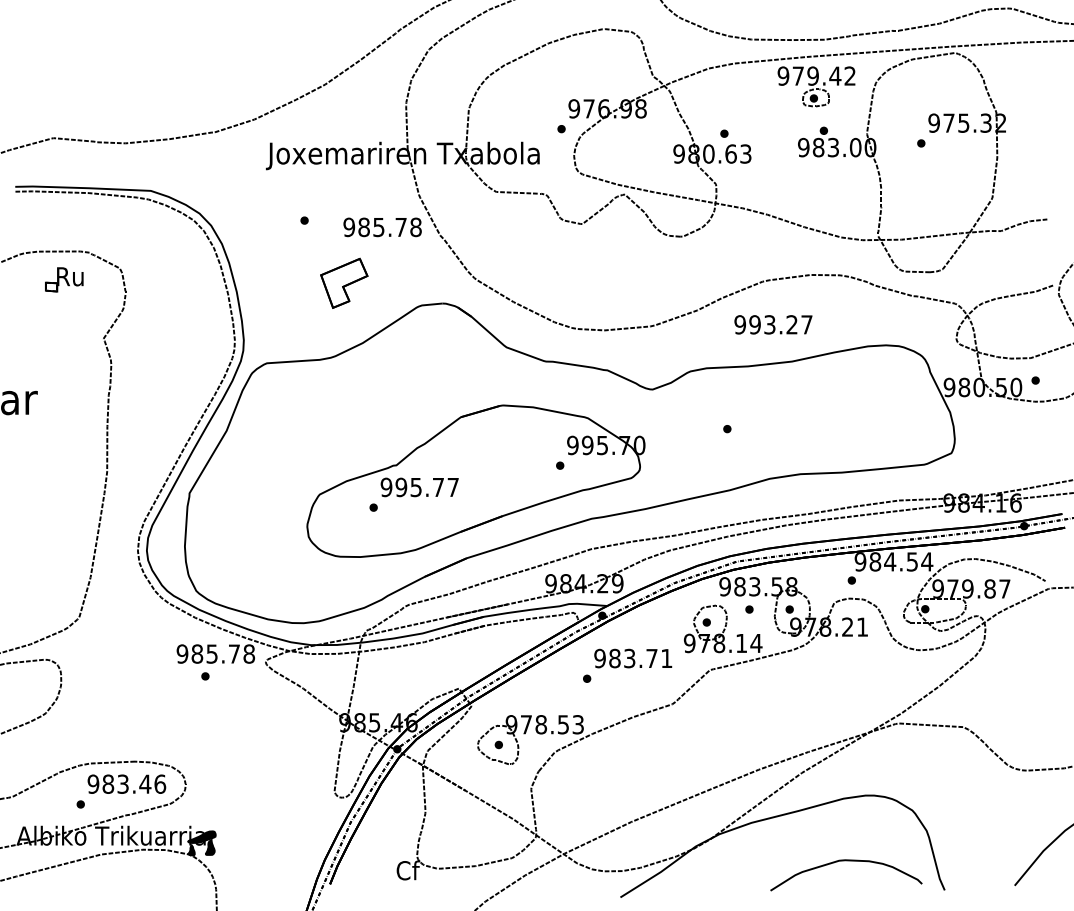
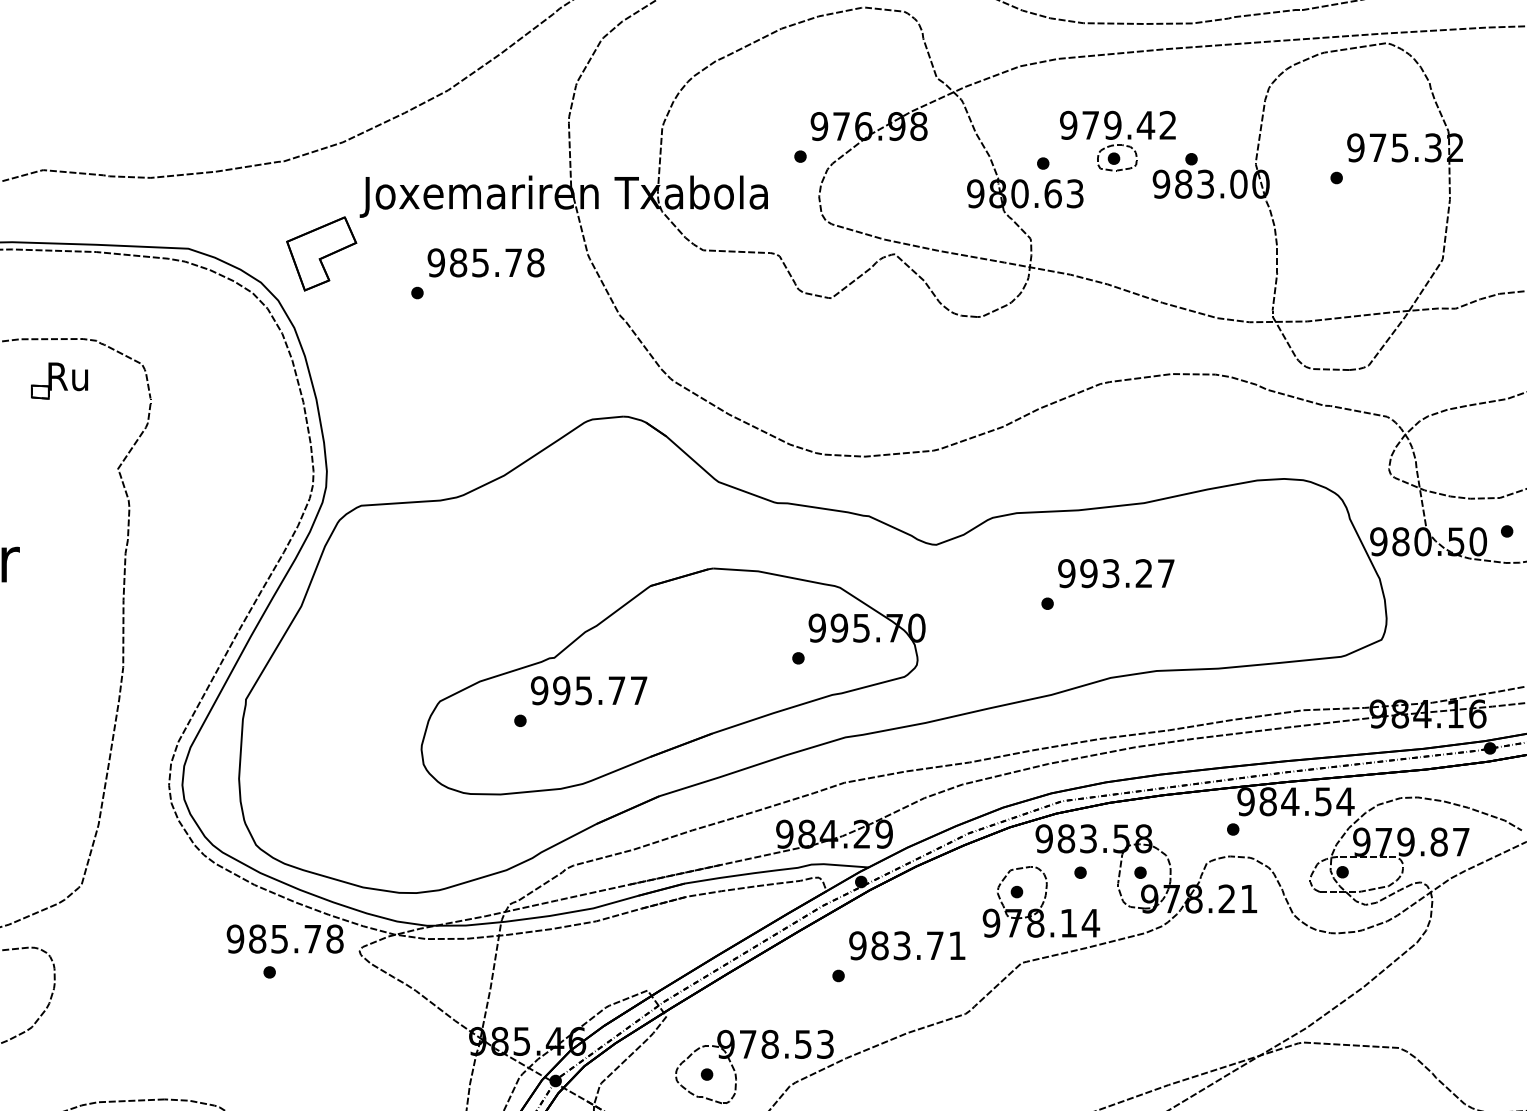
part: (816, 86) -> (1117, 140), moved
text: (382, 227) -> (485, 263), moved
part: (344, 282) -> (321, 252), moved
text: (773, 324) -> (1116, 573), moved

